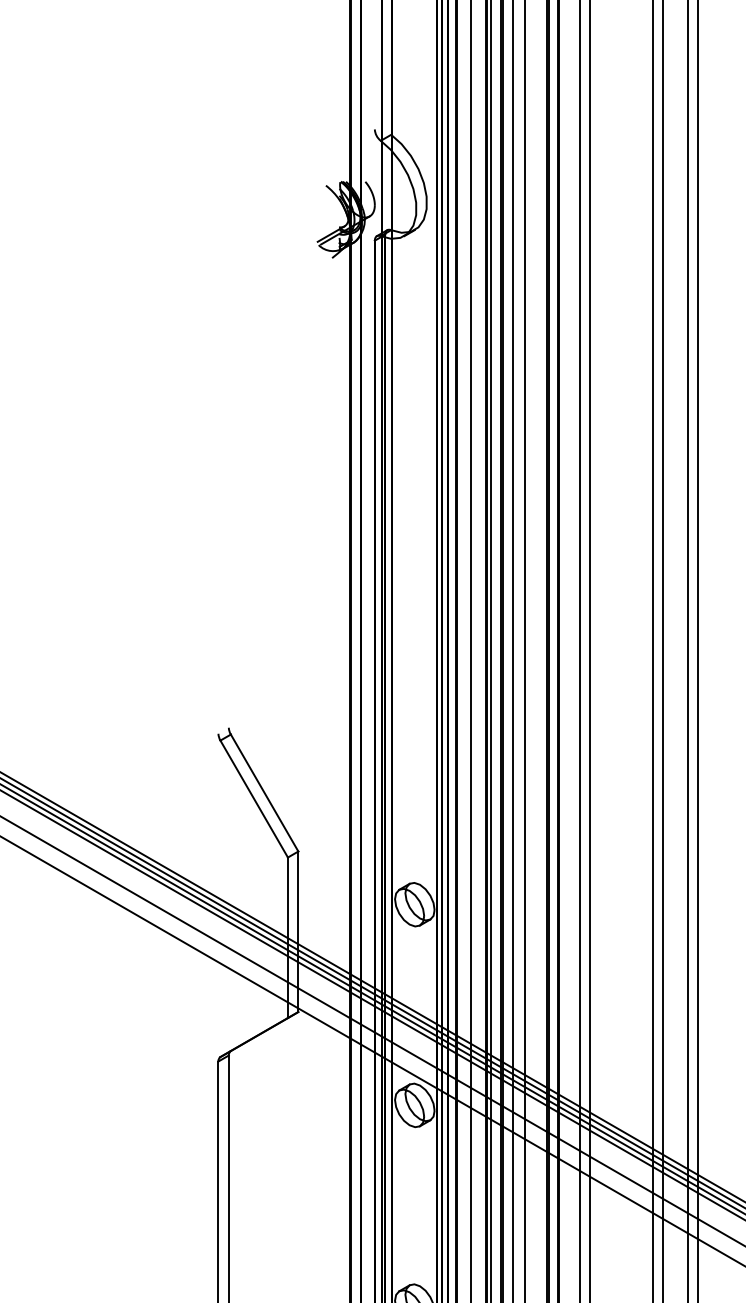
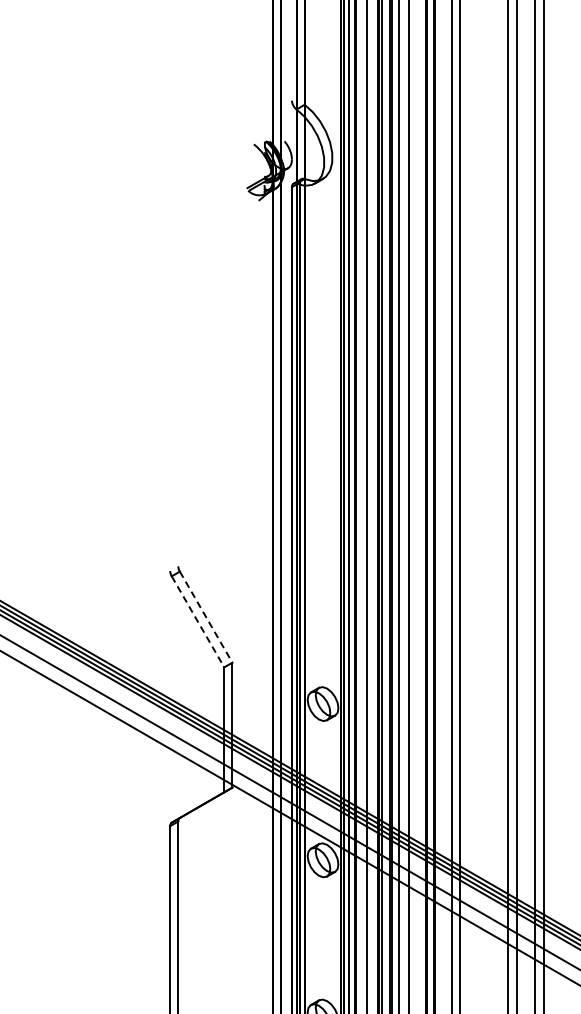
line: (265, 793) -> (206, 617), solid -> dashed
line: (254, 798) -> (198, 621), solid -> dashed

